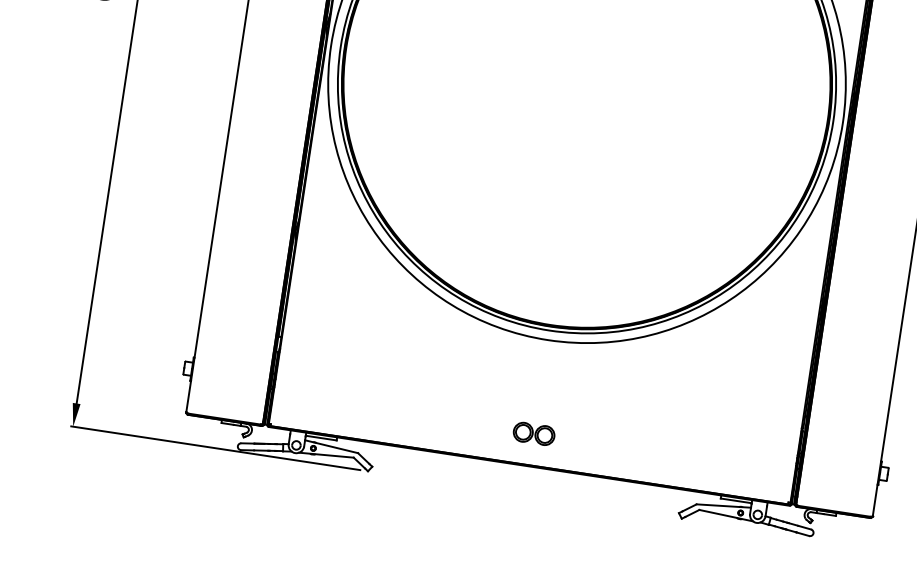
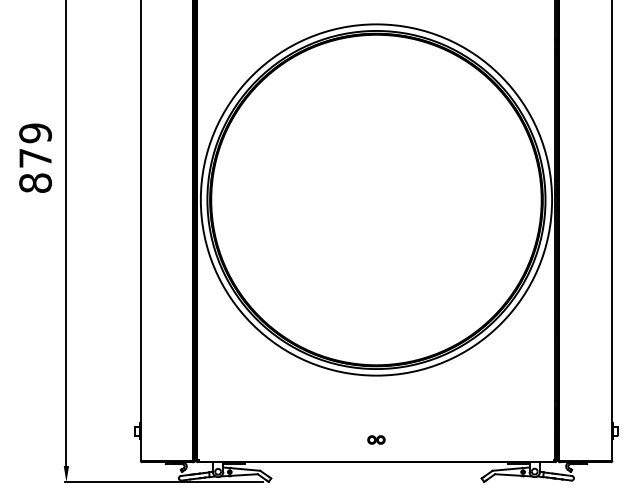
part: (534, 433) -> (376, 439), size x0.6

